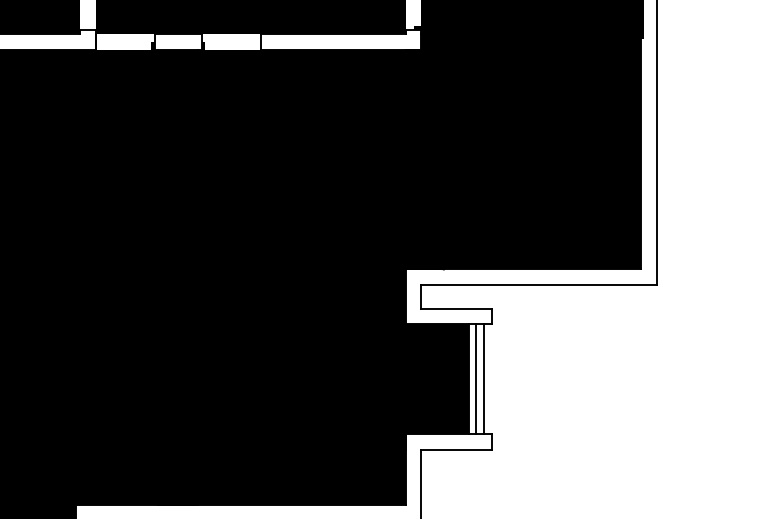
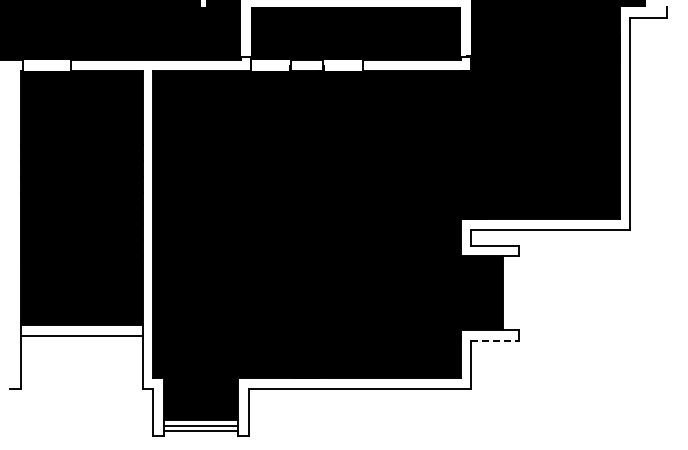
line: (476, 379) -> (508, 293), removed
line: (484, 379) -> (513, 293), removed
line: (457, 449) -> (495, 340), solid -> dashed

